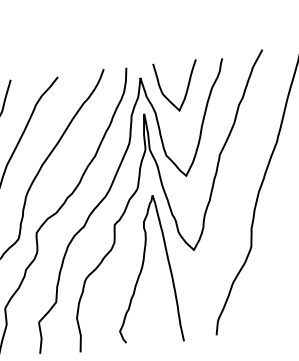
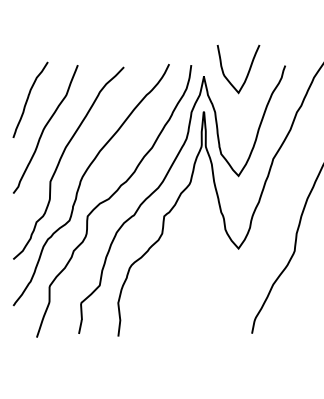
curve: (186, 88) -> (247, 72), moved
curve: (142, 270) -> (186, 263), removed

